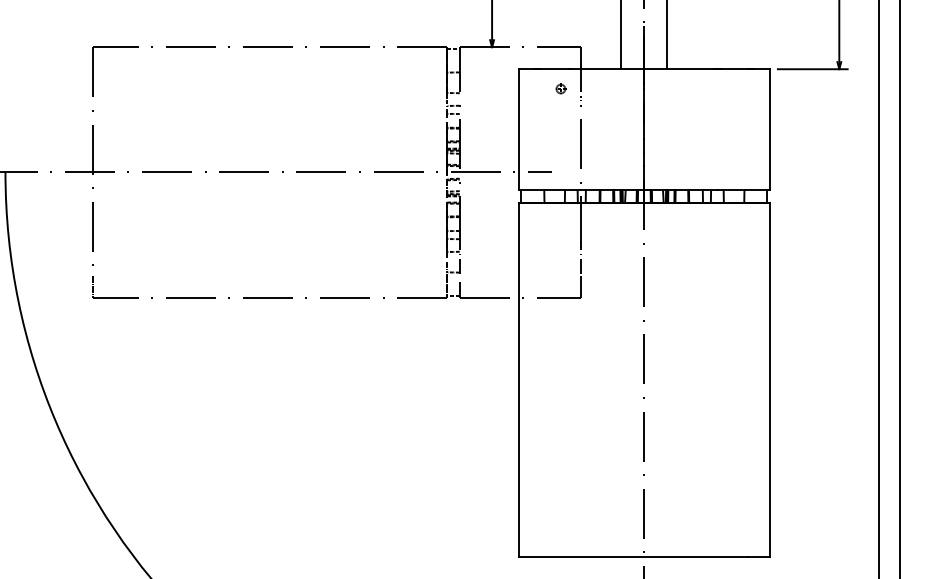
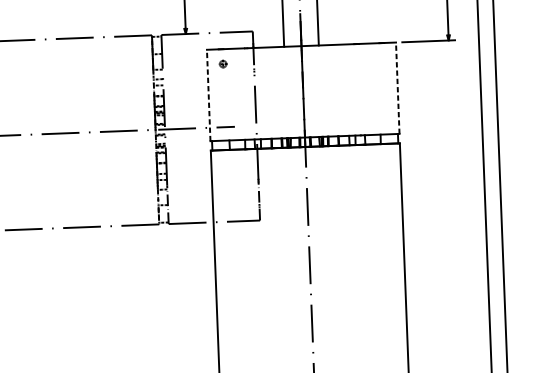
part: (560, 88) -> (222, 63), moved
line: (519, 129) -> (208, 95), solid -> dashed
line: (769, 129) -> (397, 88), solid -> dashed

